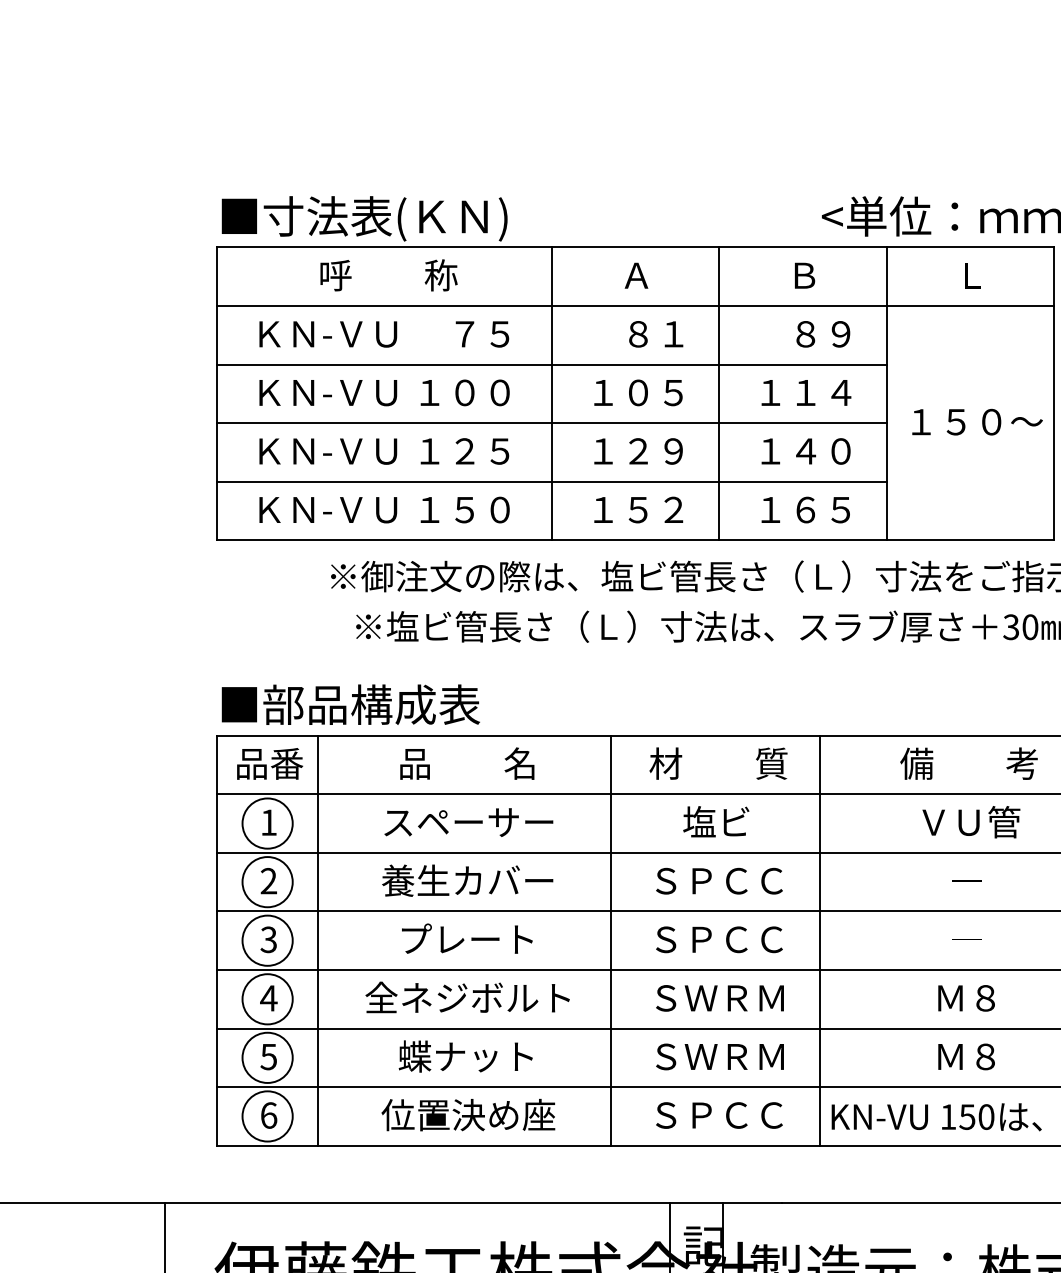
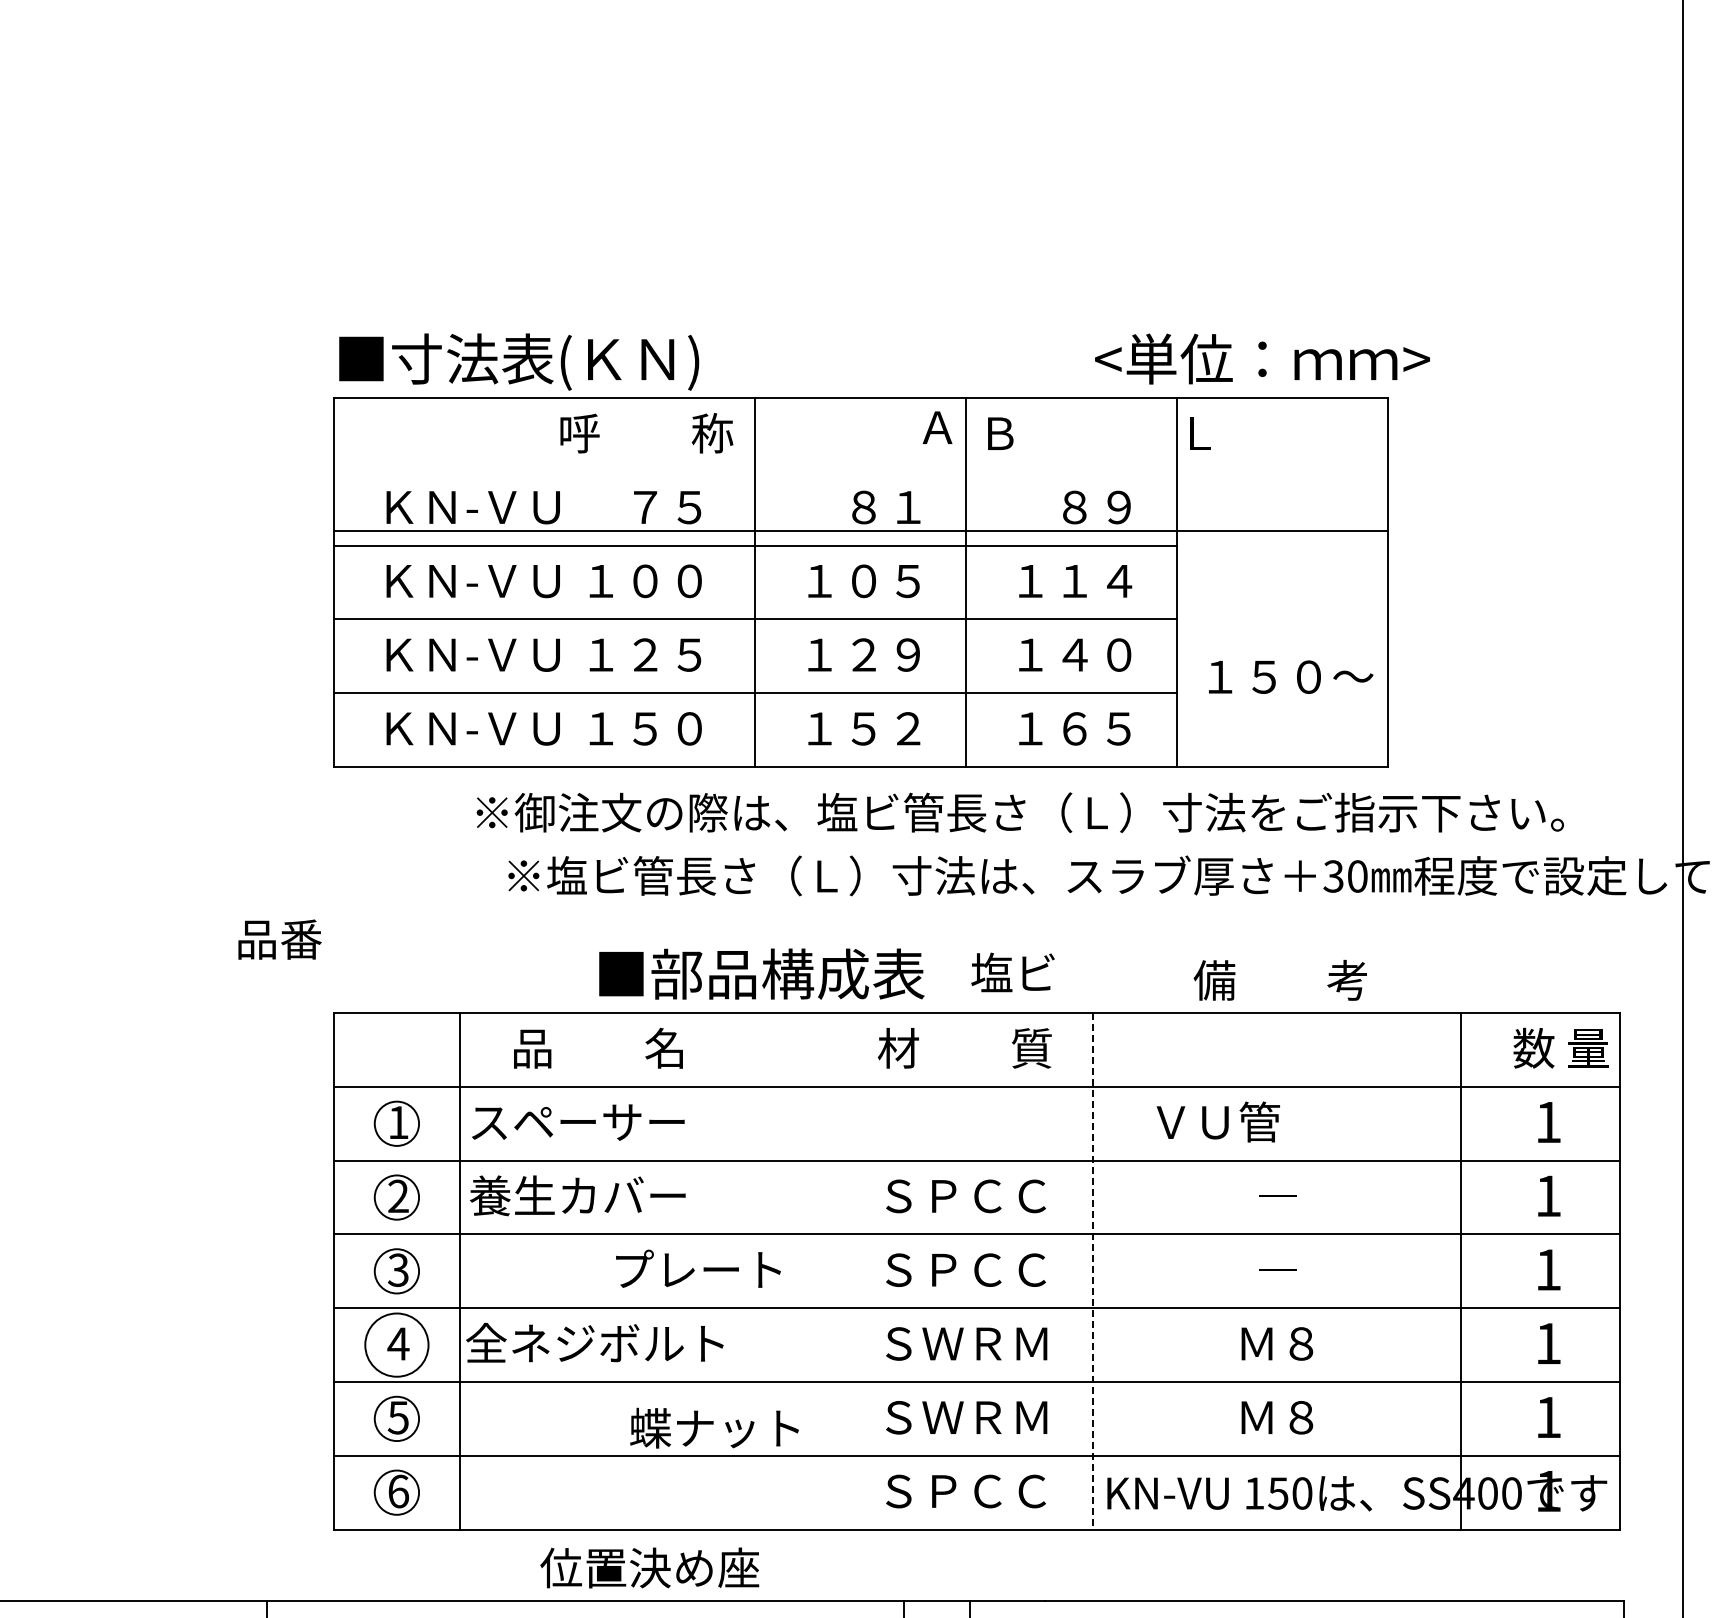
text: (388, 275) -> (646, 433), moved
text: (636, 275) -> (937, 427), moved
text: (804, 275) -> (1000, 433), moved
text: (973, 275) -> (1200, 433), moved
line: (635, 305) -> (860, 530), moved
text: (977, 421) -> (1291, 676), moved
text: (350, 704) -> (761, 973), moved
text: (269, 763) -> (279, 939), moved
text: (467, 763) -> (598, 1047), moved
text: (968, 763) -> (1279, 980), moved
text: (715, 821) -> (1012, 972), moved
text: (970, 821) -> (1217, 1121), moved
text: (468, 822) -> (578, 1122), moved
circle: (267, 823) -> (396, 1123), size x0.7
text: (467, 880) -> (577, 1195), moved
circle: (267, 882) -> (396, 1197), size x0.7
text: (467, 938) -> (698, 1268), moved
circle: (267, 940) -> (396, 1270), size x0.7
line: (611, 940) -> (829, 1271), removed
line: (819, 940) -> (1092, 1271), solid -> dashed
text: (467, 997) -> (594, 1342), moved
text: (465, 1055) -> (714, 1427), moved
circle: (267, 1057) -> (396, 1418), size x0.7
text: (468, 1114) -> (649, 1567), moved
circle: (267, 1116) -> (396, 1492), size x0.7

